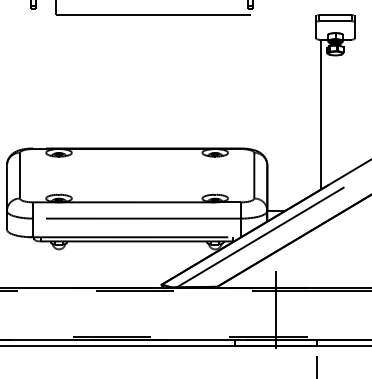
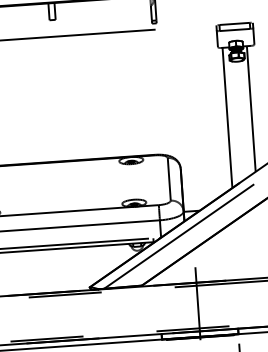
line: (346, 106) -> (250, 108), added

